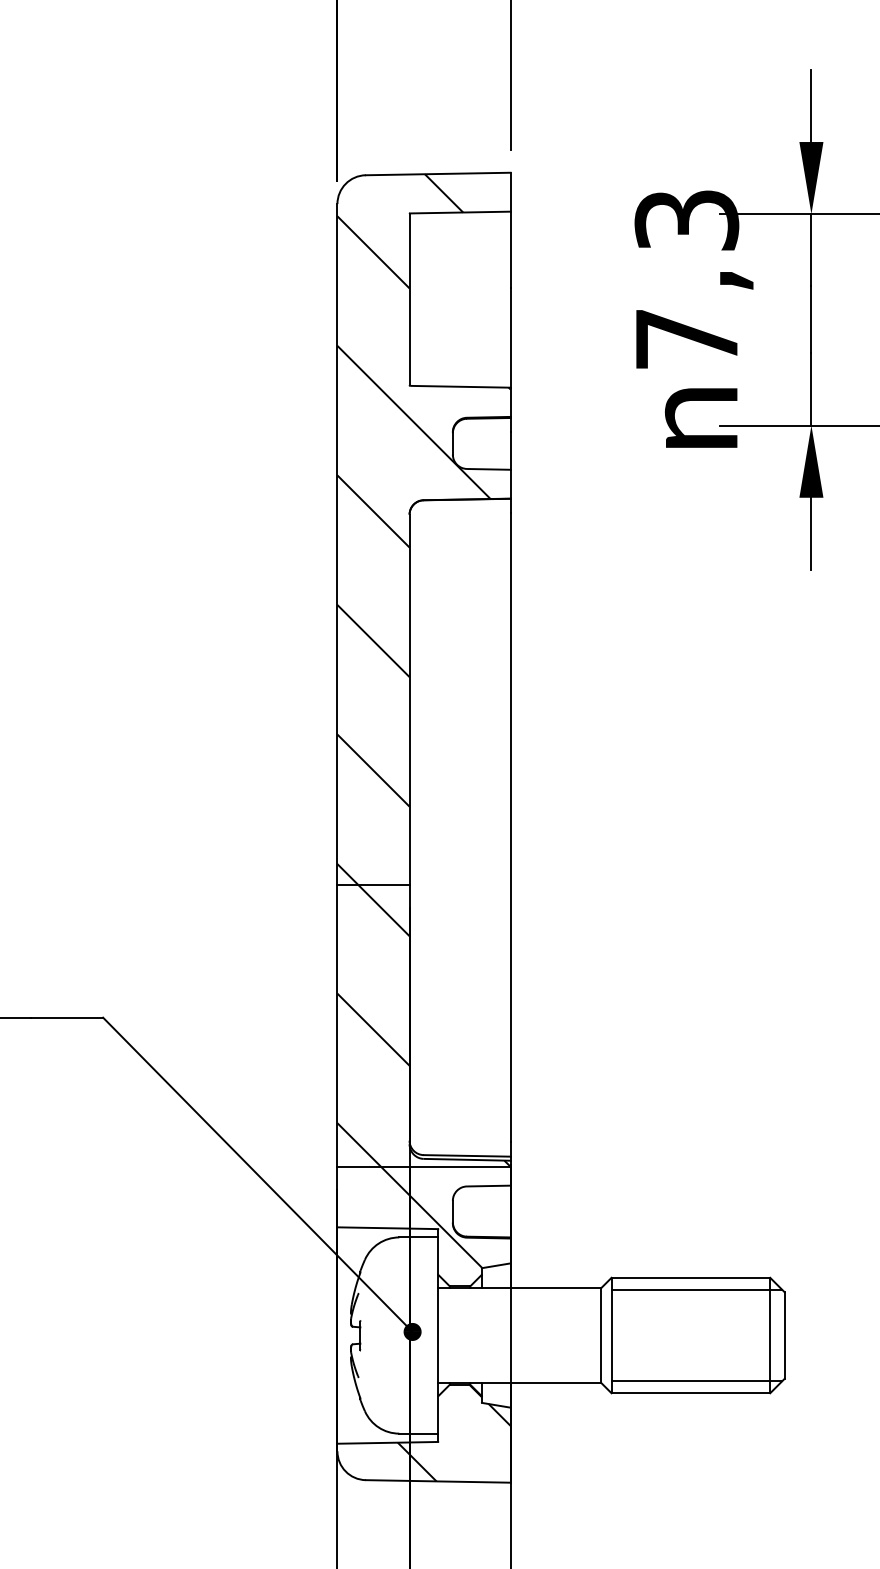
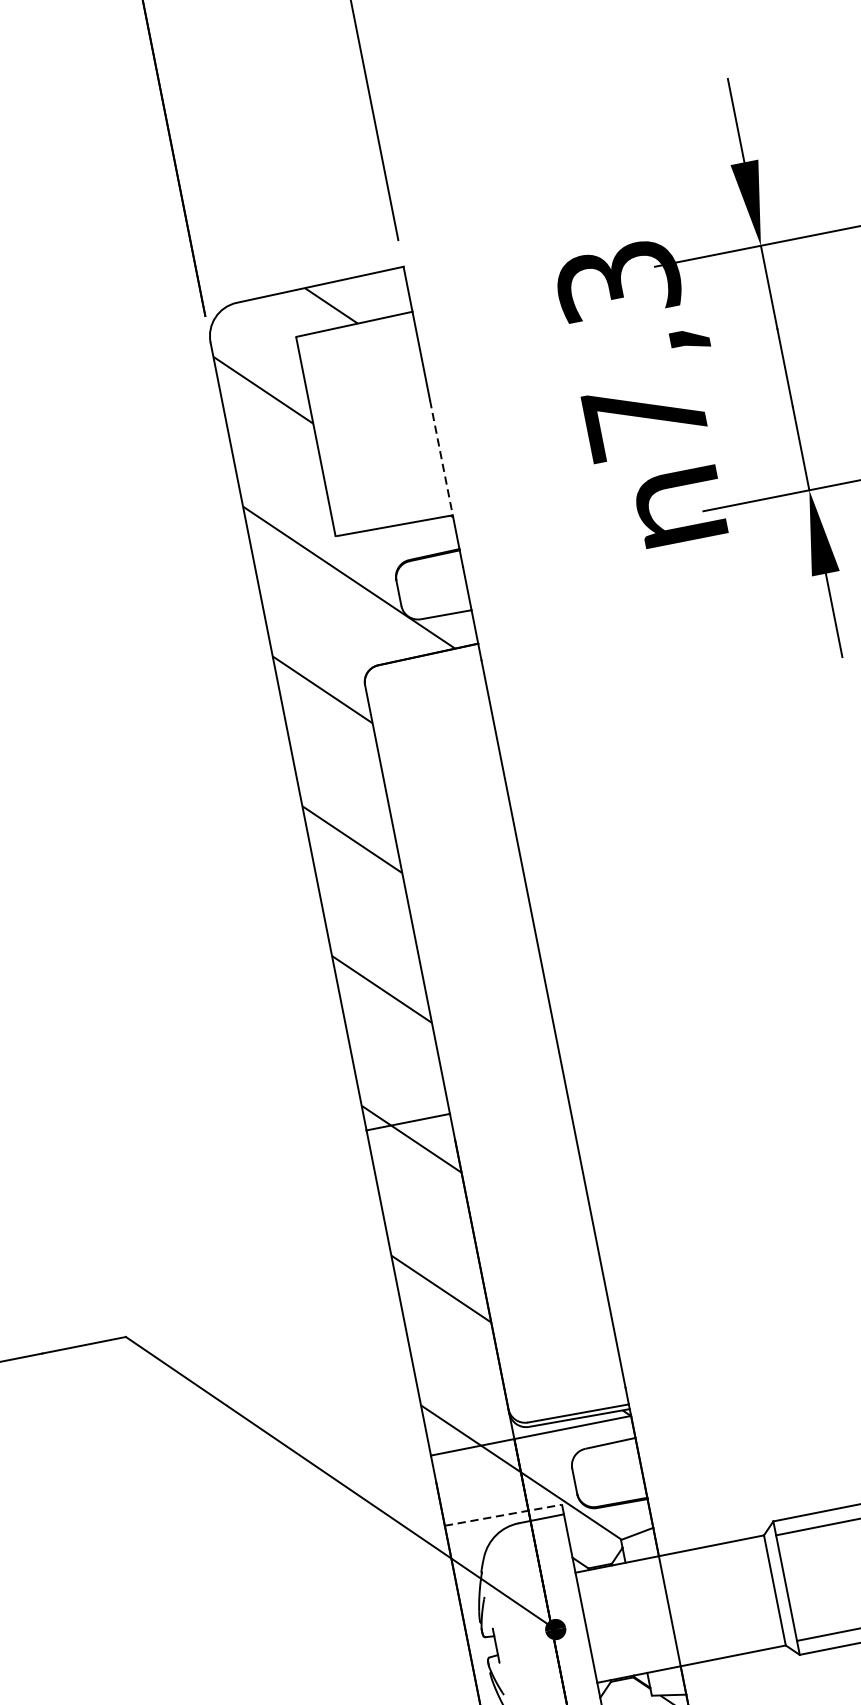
line: (510, 337) -> (441, 457), solid -> dashed
line: (388, 1228) -> (504, 1515), solid -> dashed

